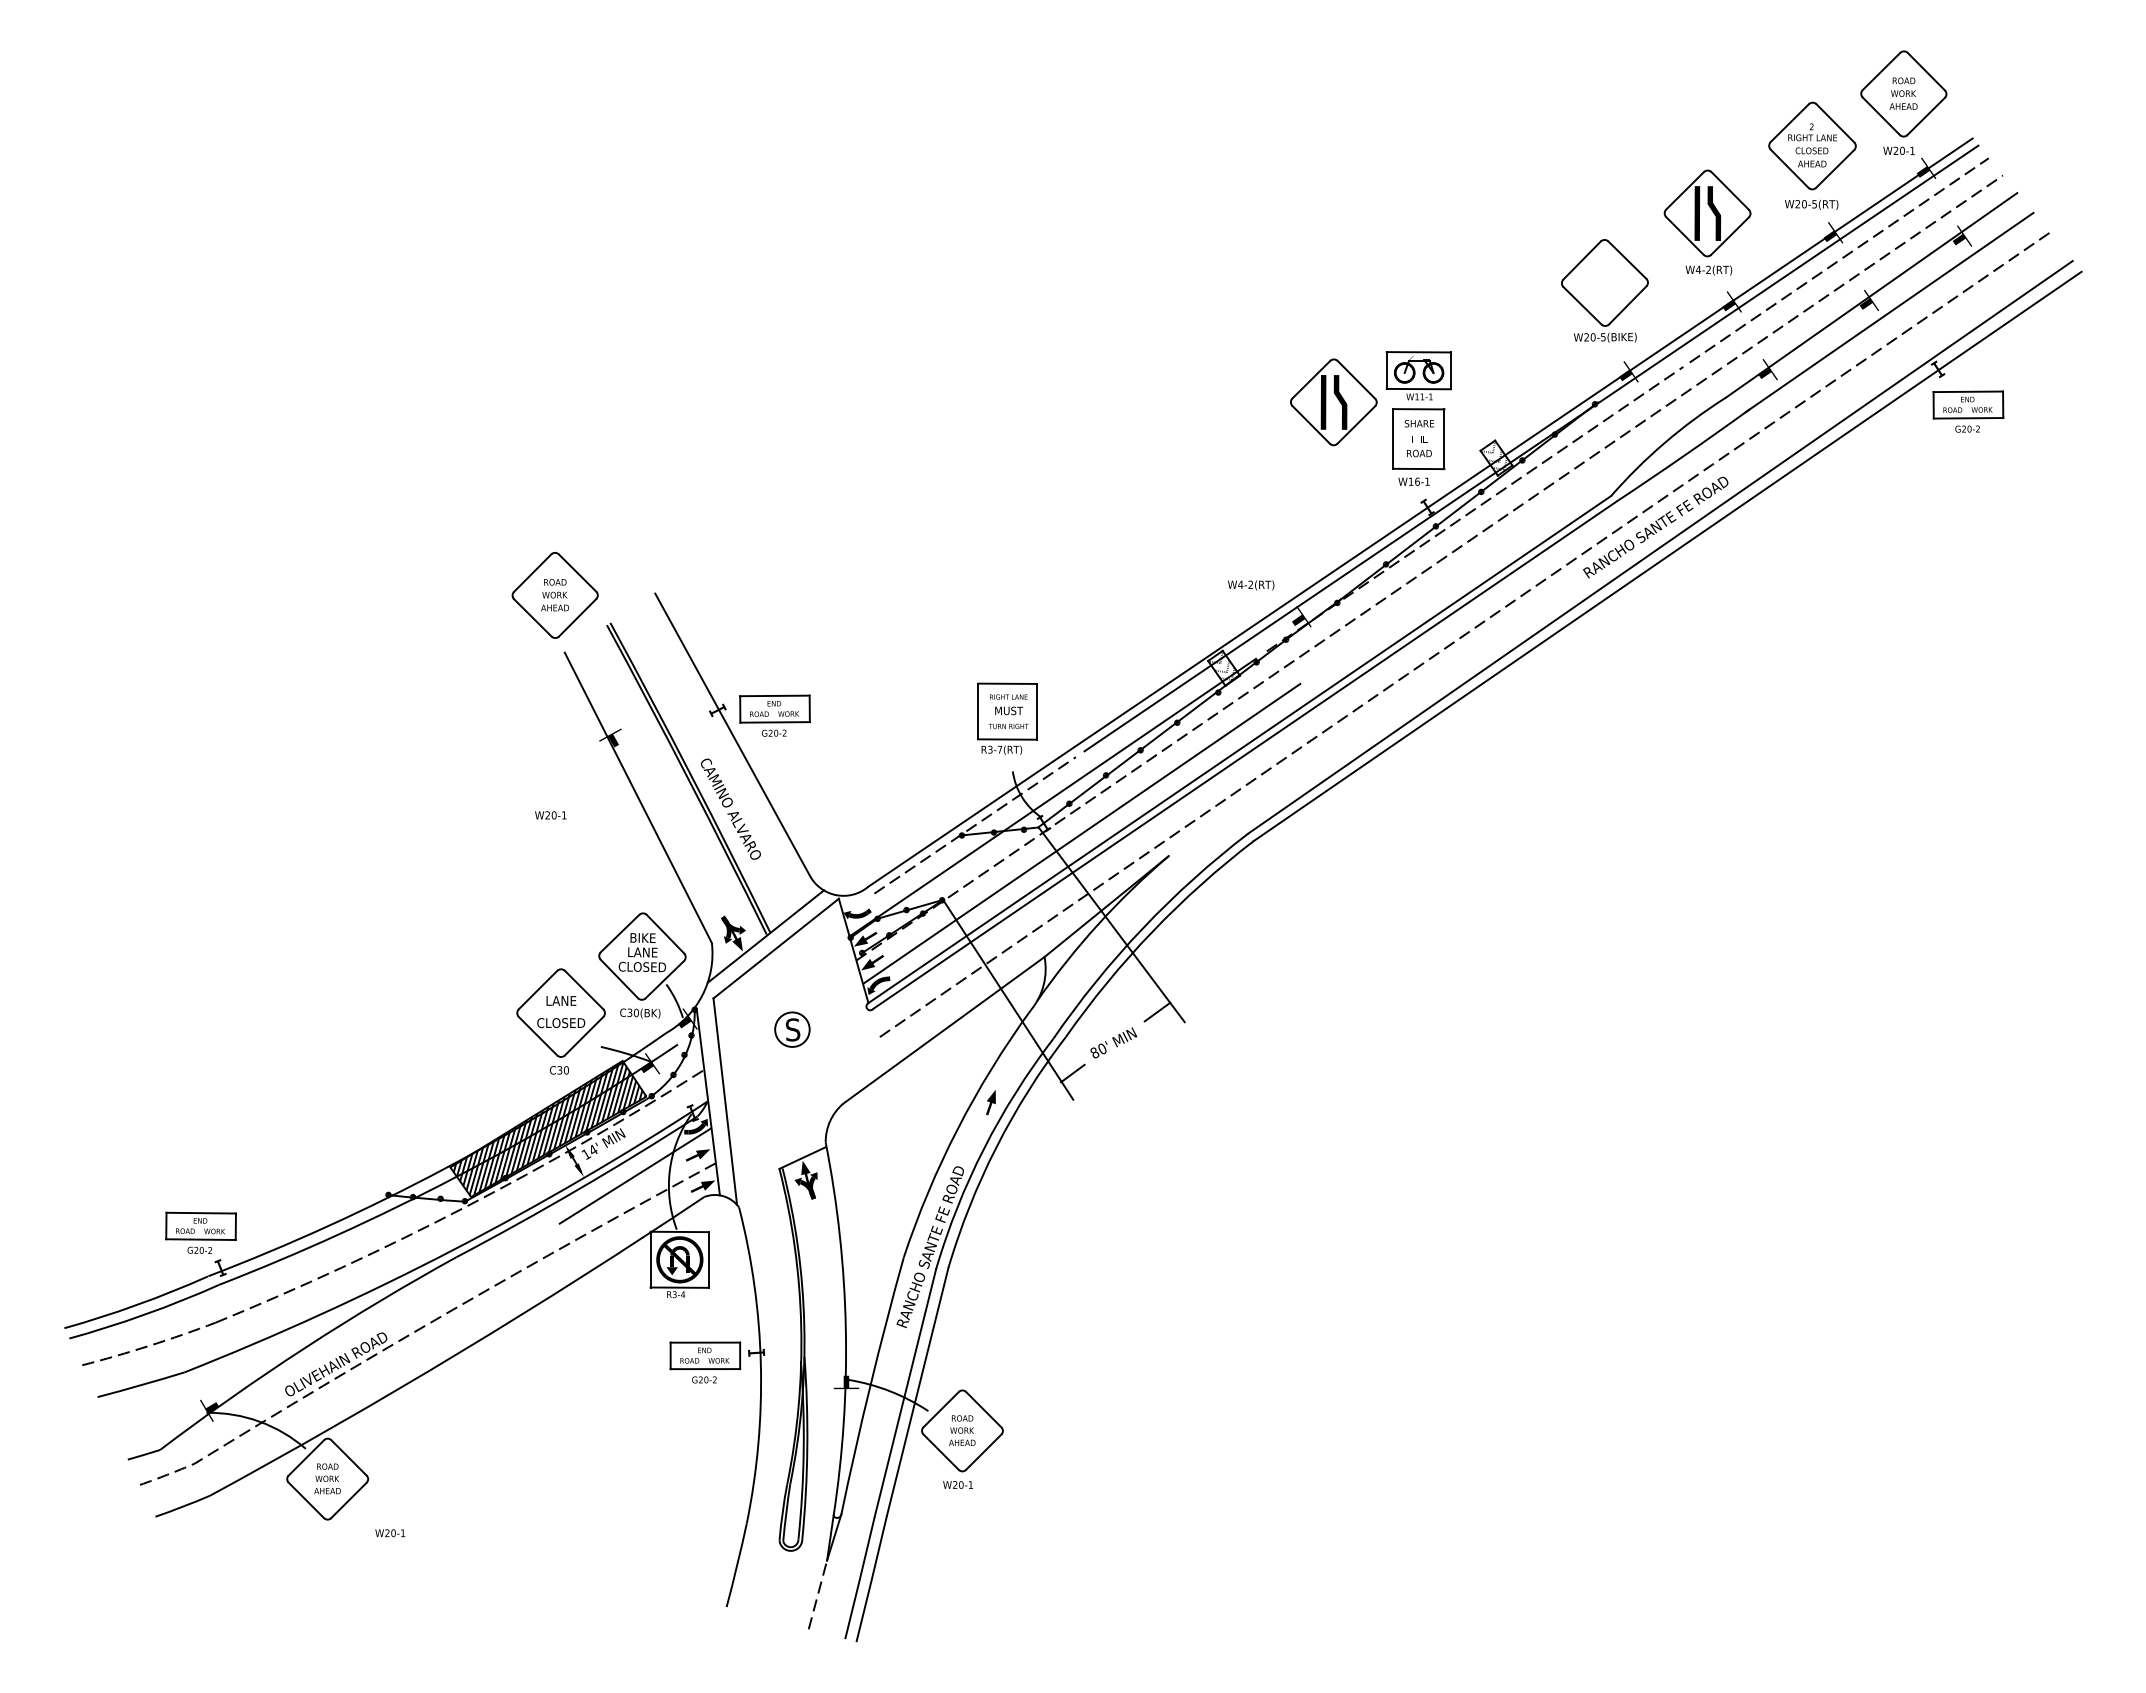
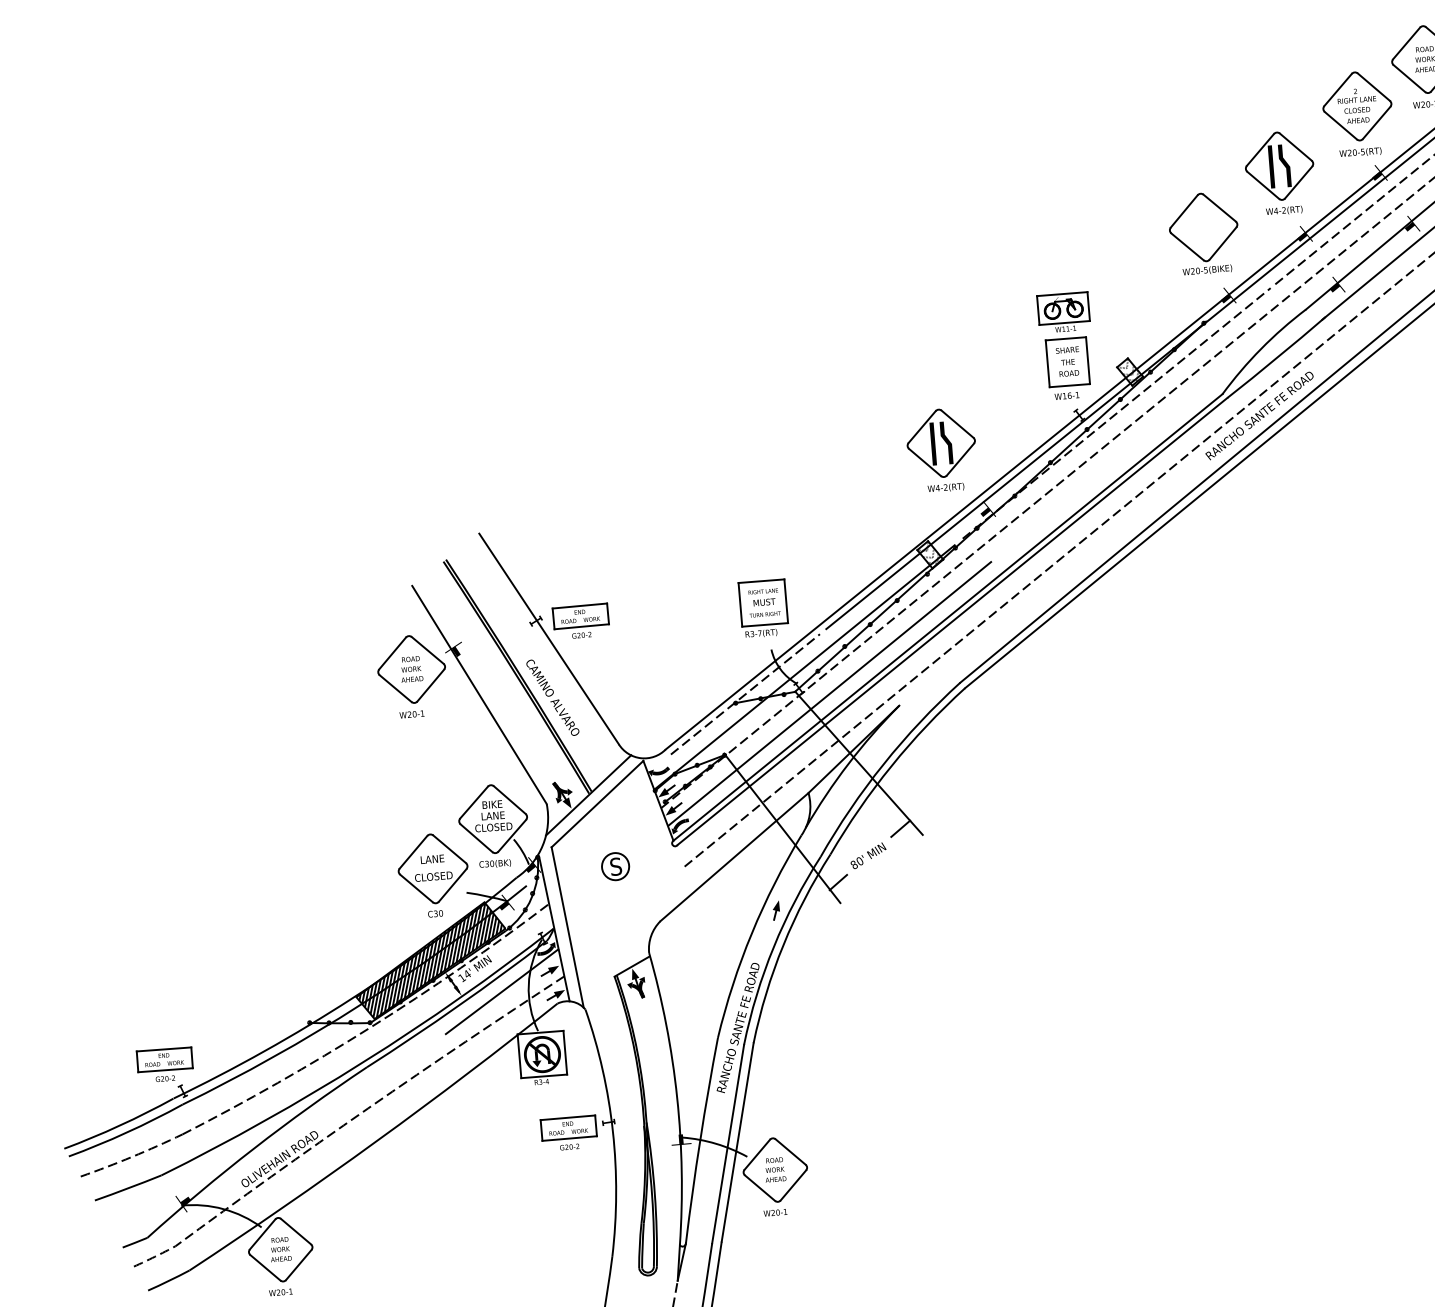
part: (1333, 402) -> (941, 443), moved
part: (554, 595) -> (411, 669), moved
text: (390, 1533) -> (281, 1292), moved

